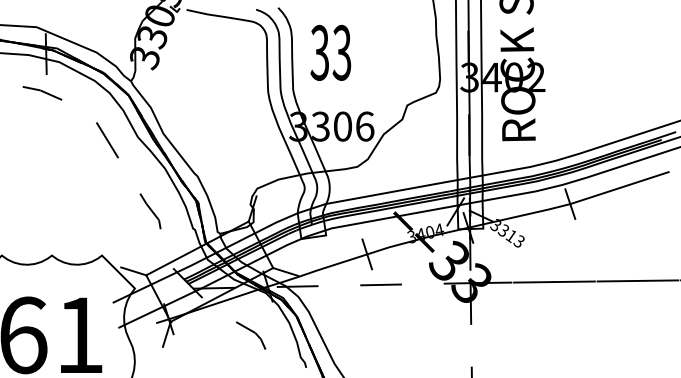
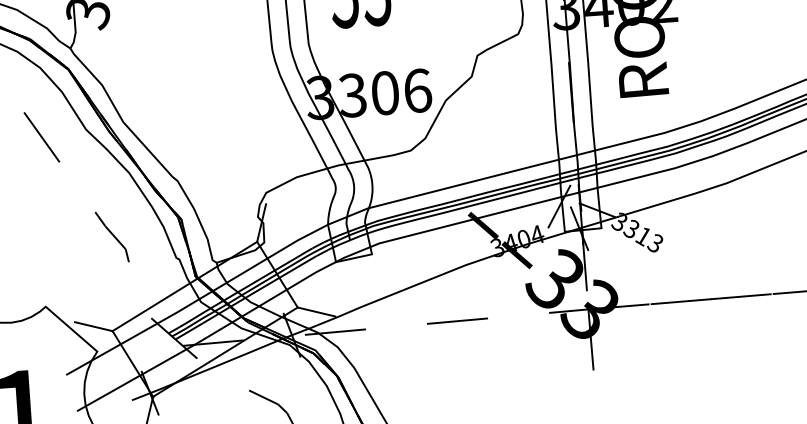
line: (570, 203) -> (726, 182), removed
line: (367, 254) -> (434, 278), removed

